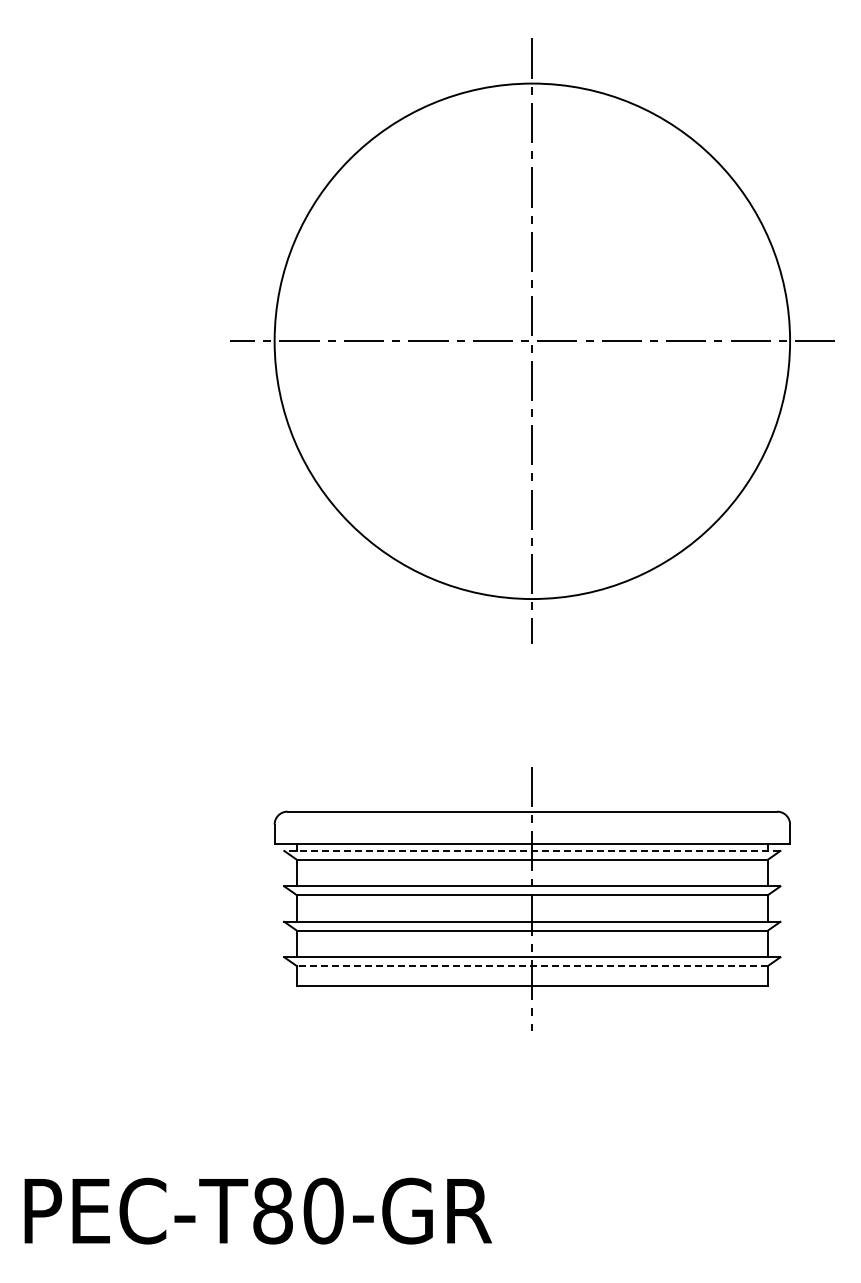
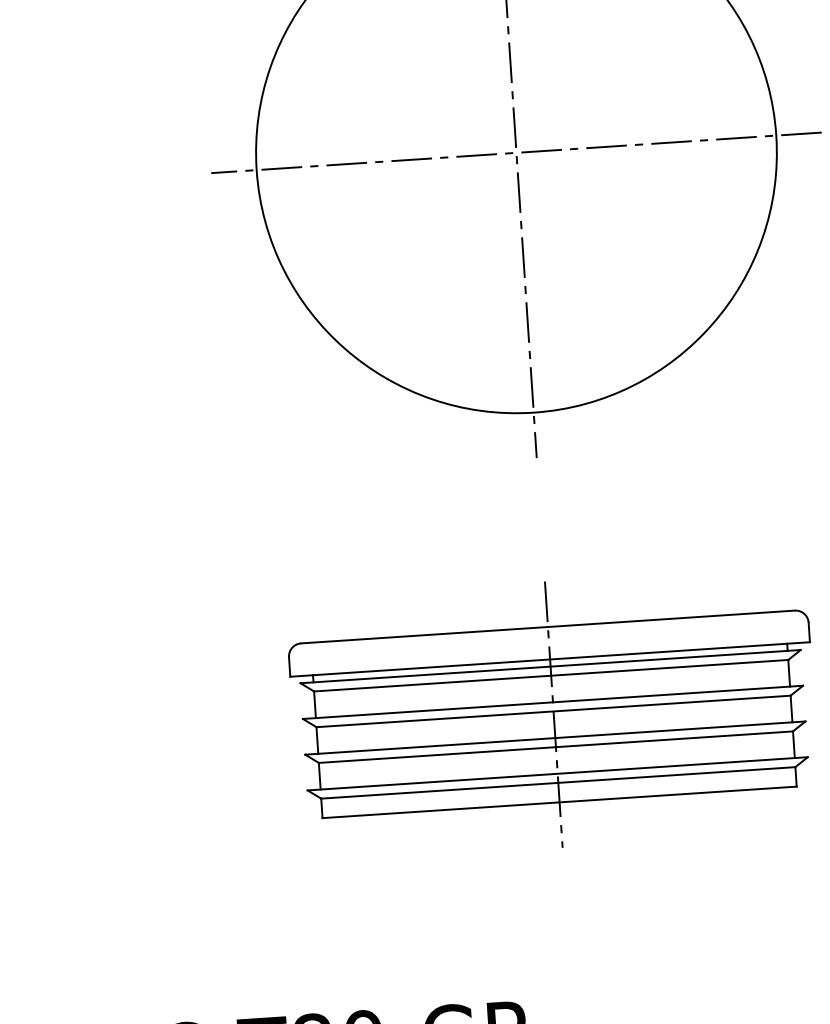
line: (531, 850) -> (549, 666), dashed -> solid
line: (531, 966) -> (557, 783), dashed -> solid

